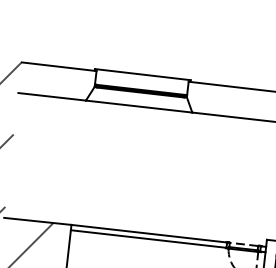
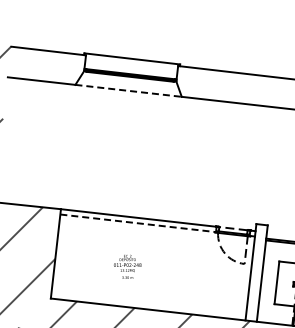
line: (139, 106) -> (128, 90), solid -> dashed
line: (149, 239) -> (138, 223), solid -> dashed

